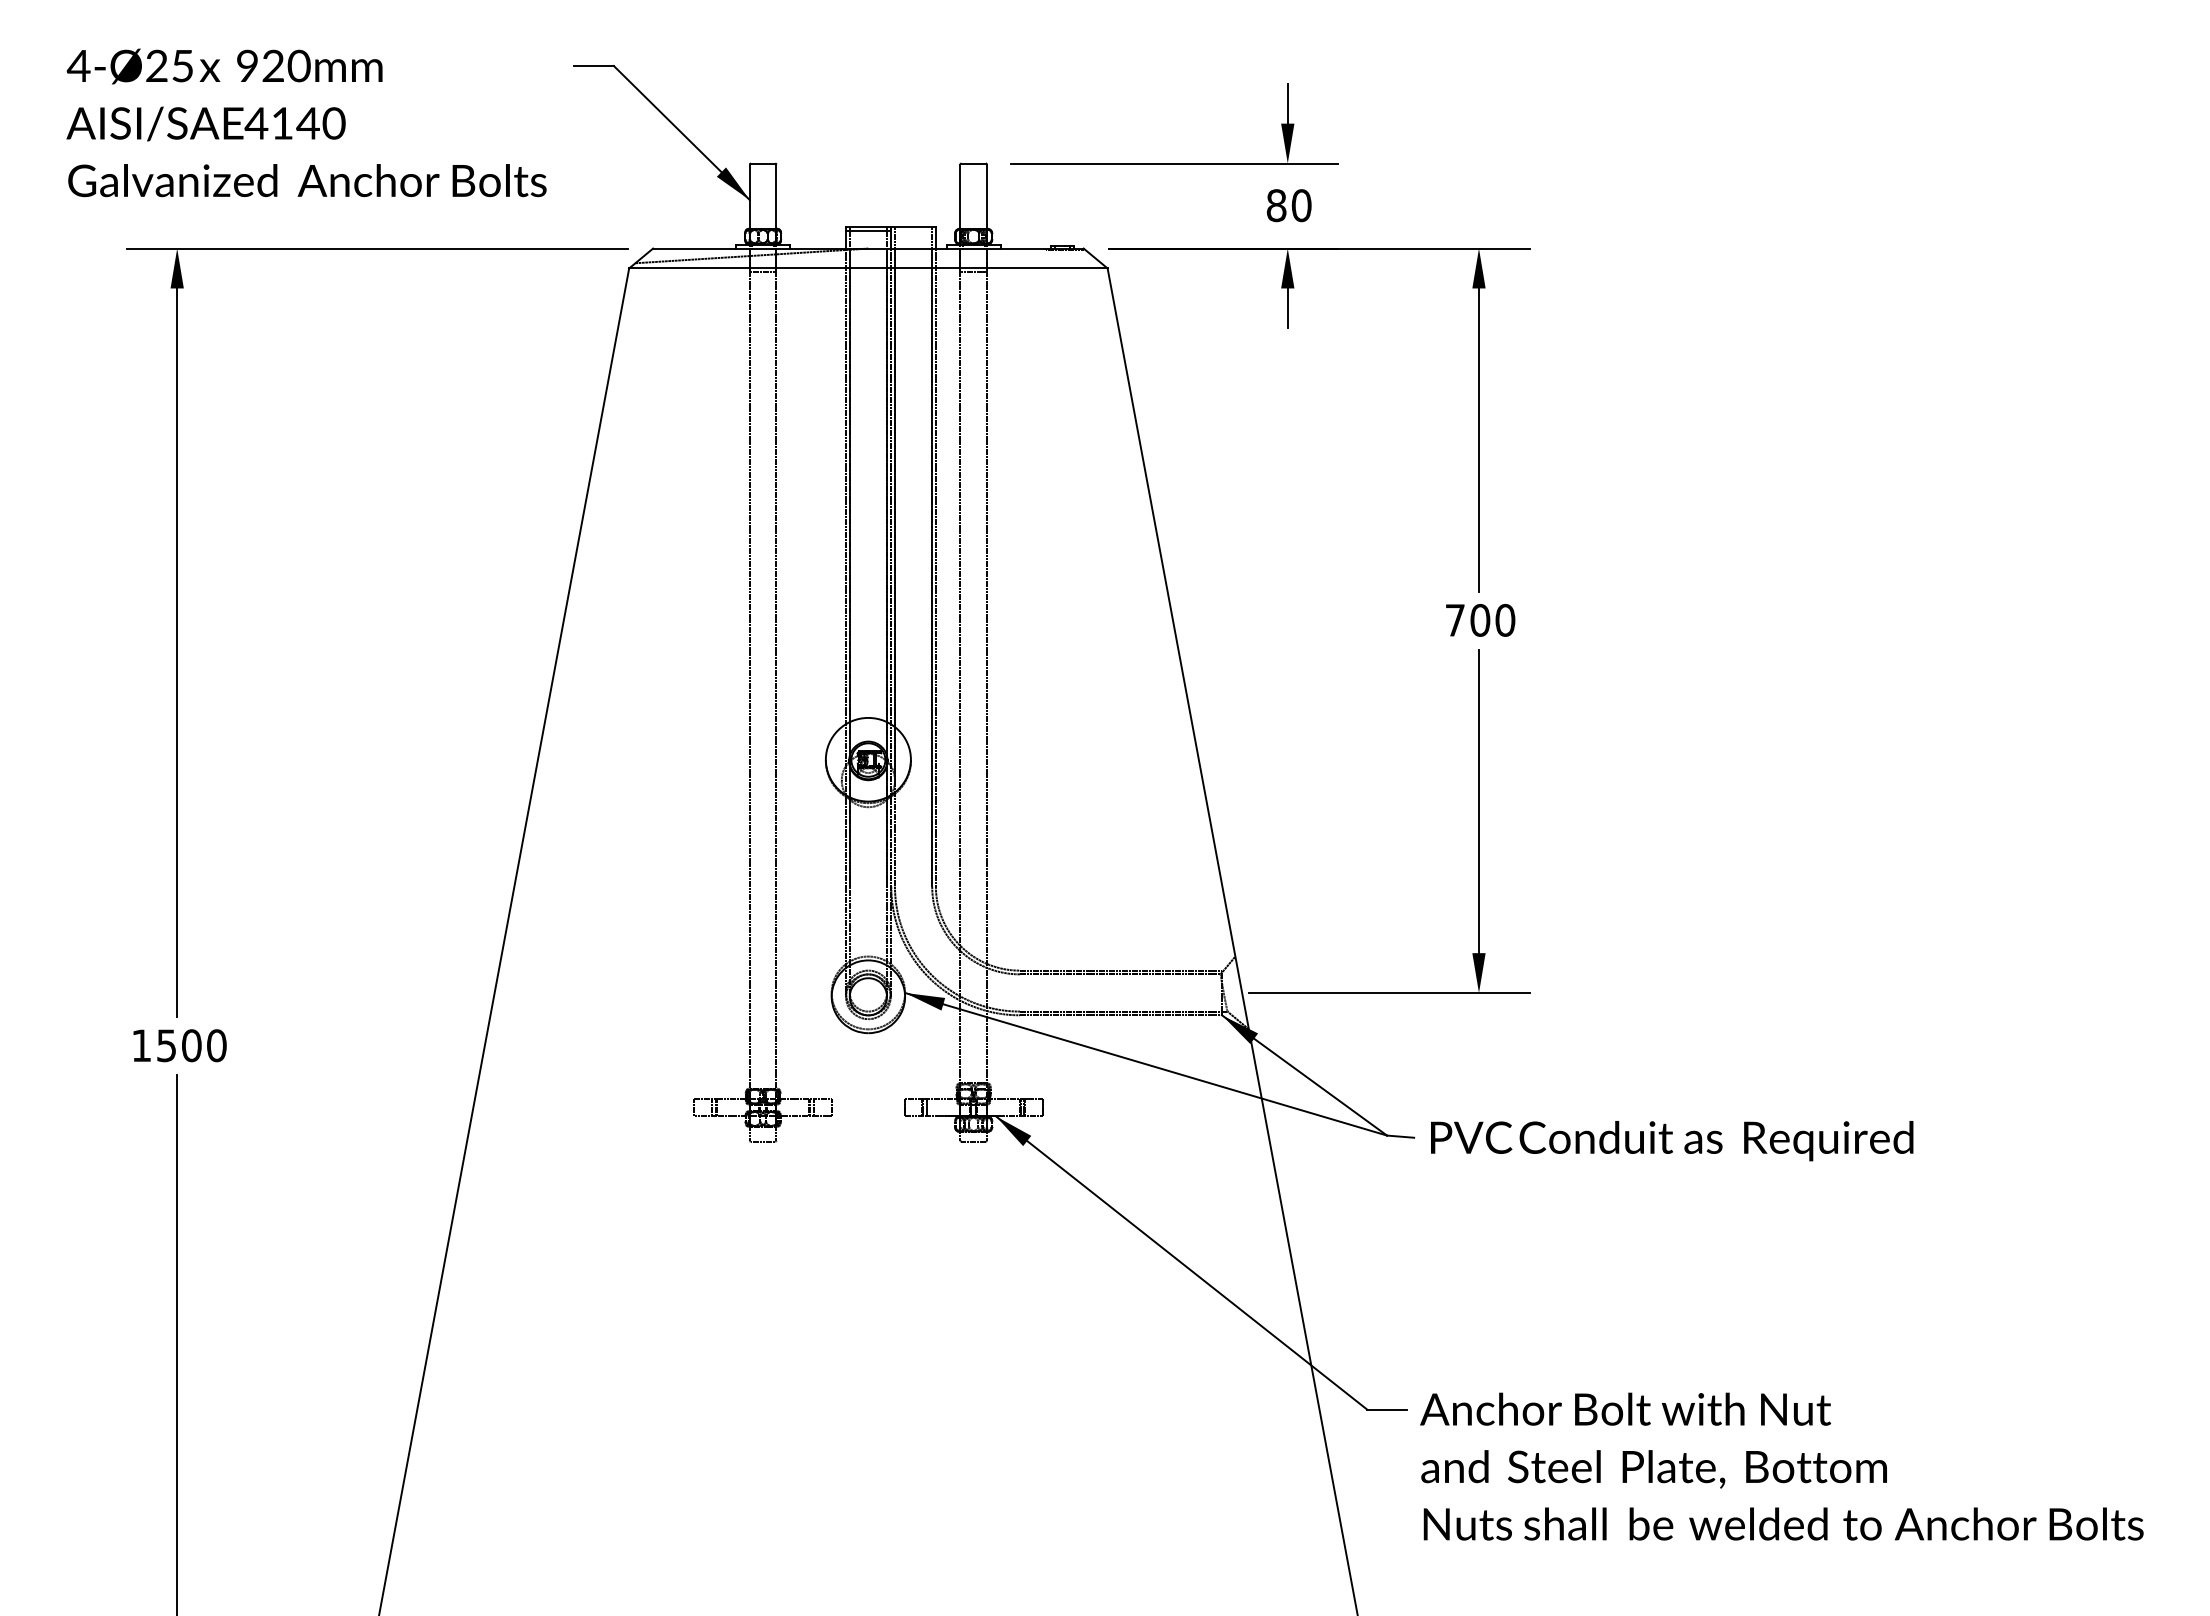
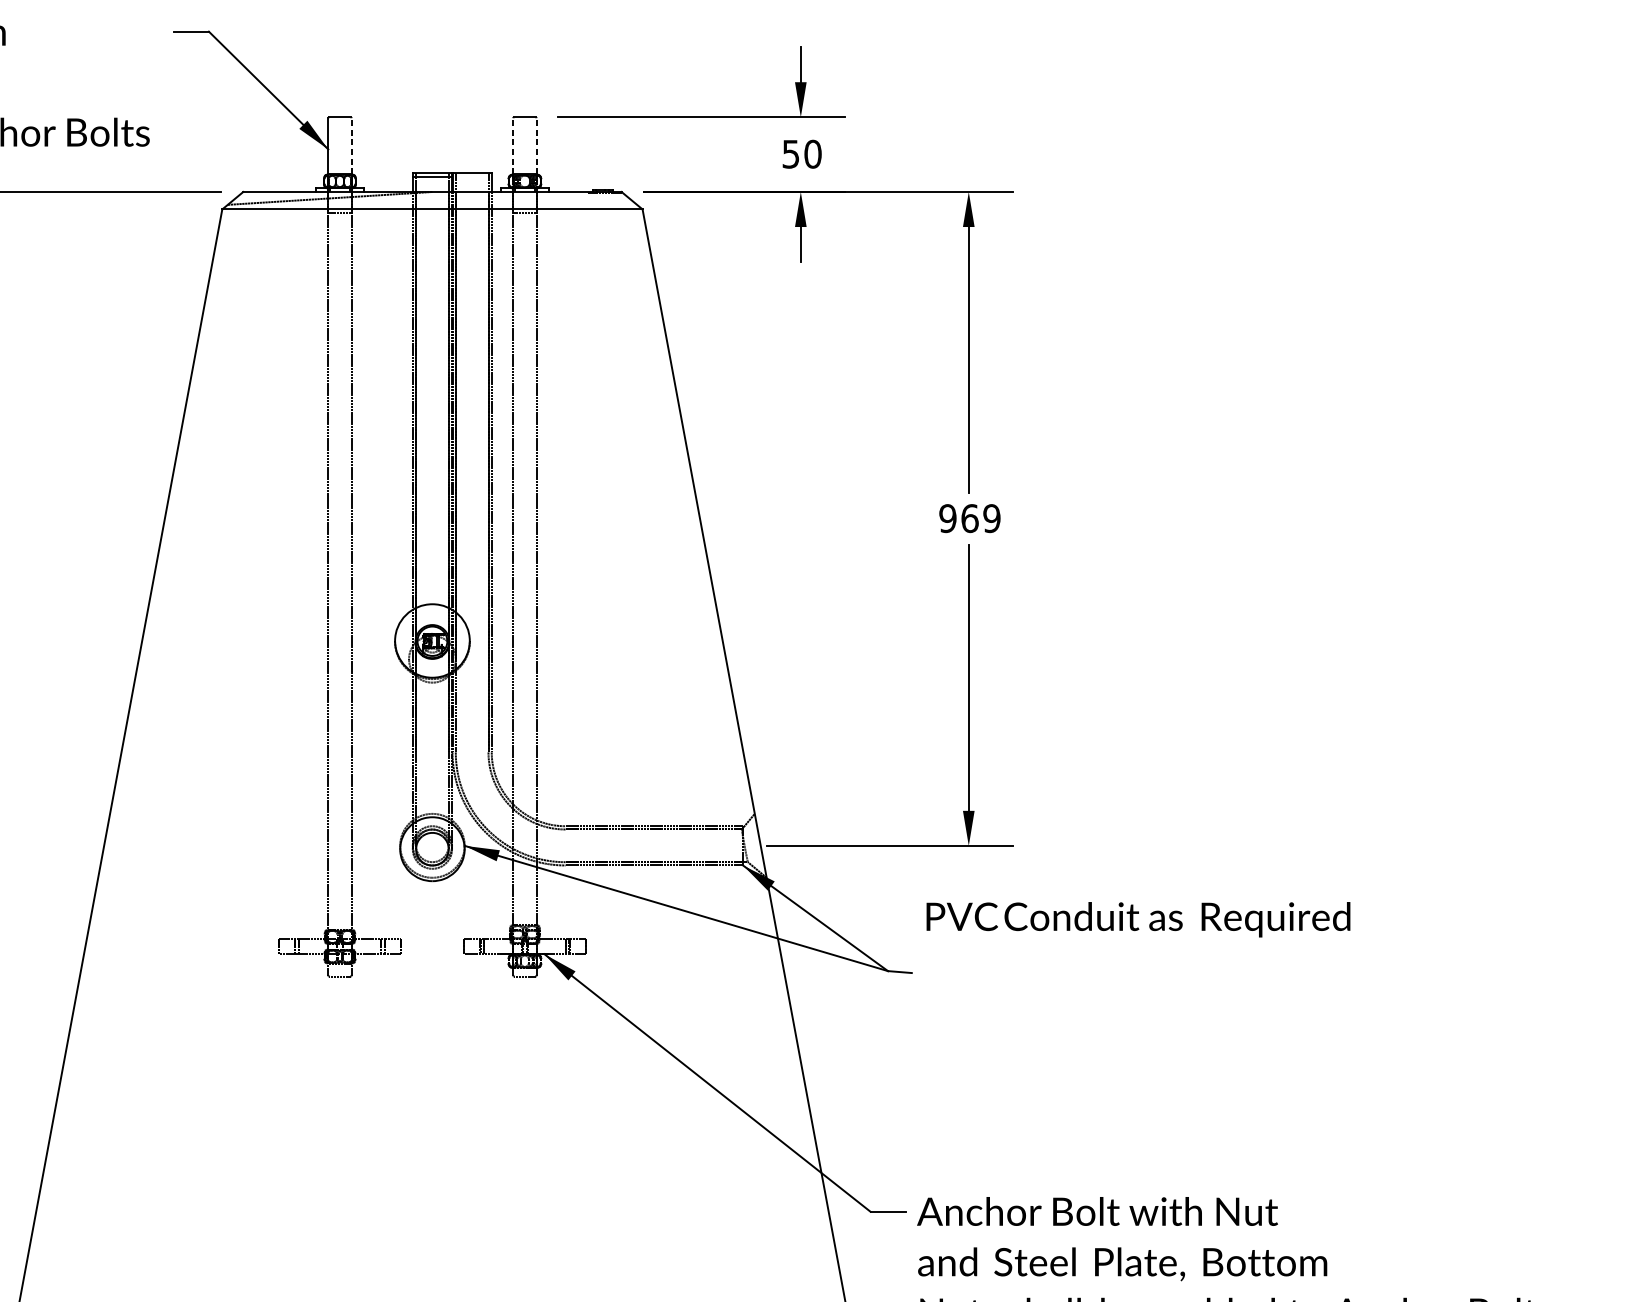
line: (776, 196) -> (351, 146), solid -> dashed
line: (960, 196) -> (513, 146), solid -> dashed
line: (986, 196) -> (536, 146), solid -> dashed
text: (1276, 205) -> (790, 154), 80 -> 50
text: (1480, 619) -> (970, 517), 700 -> 969
text: (1672, 1141) -> (1138, 920), moved

